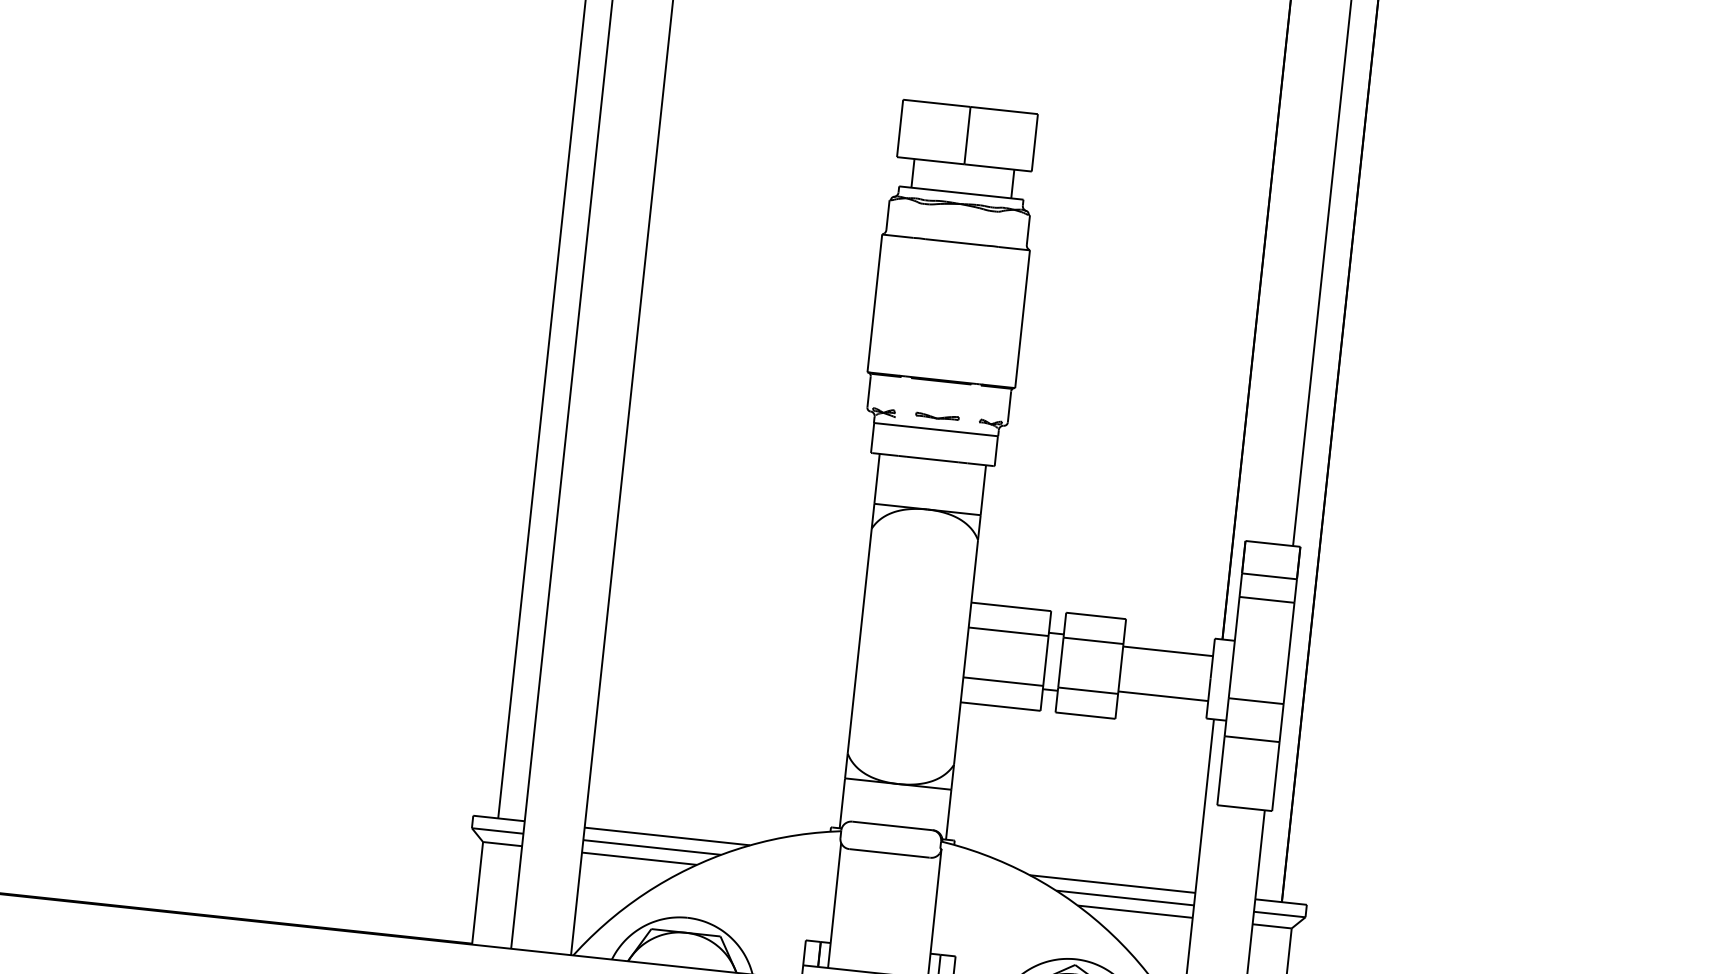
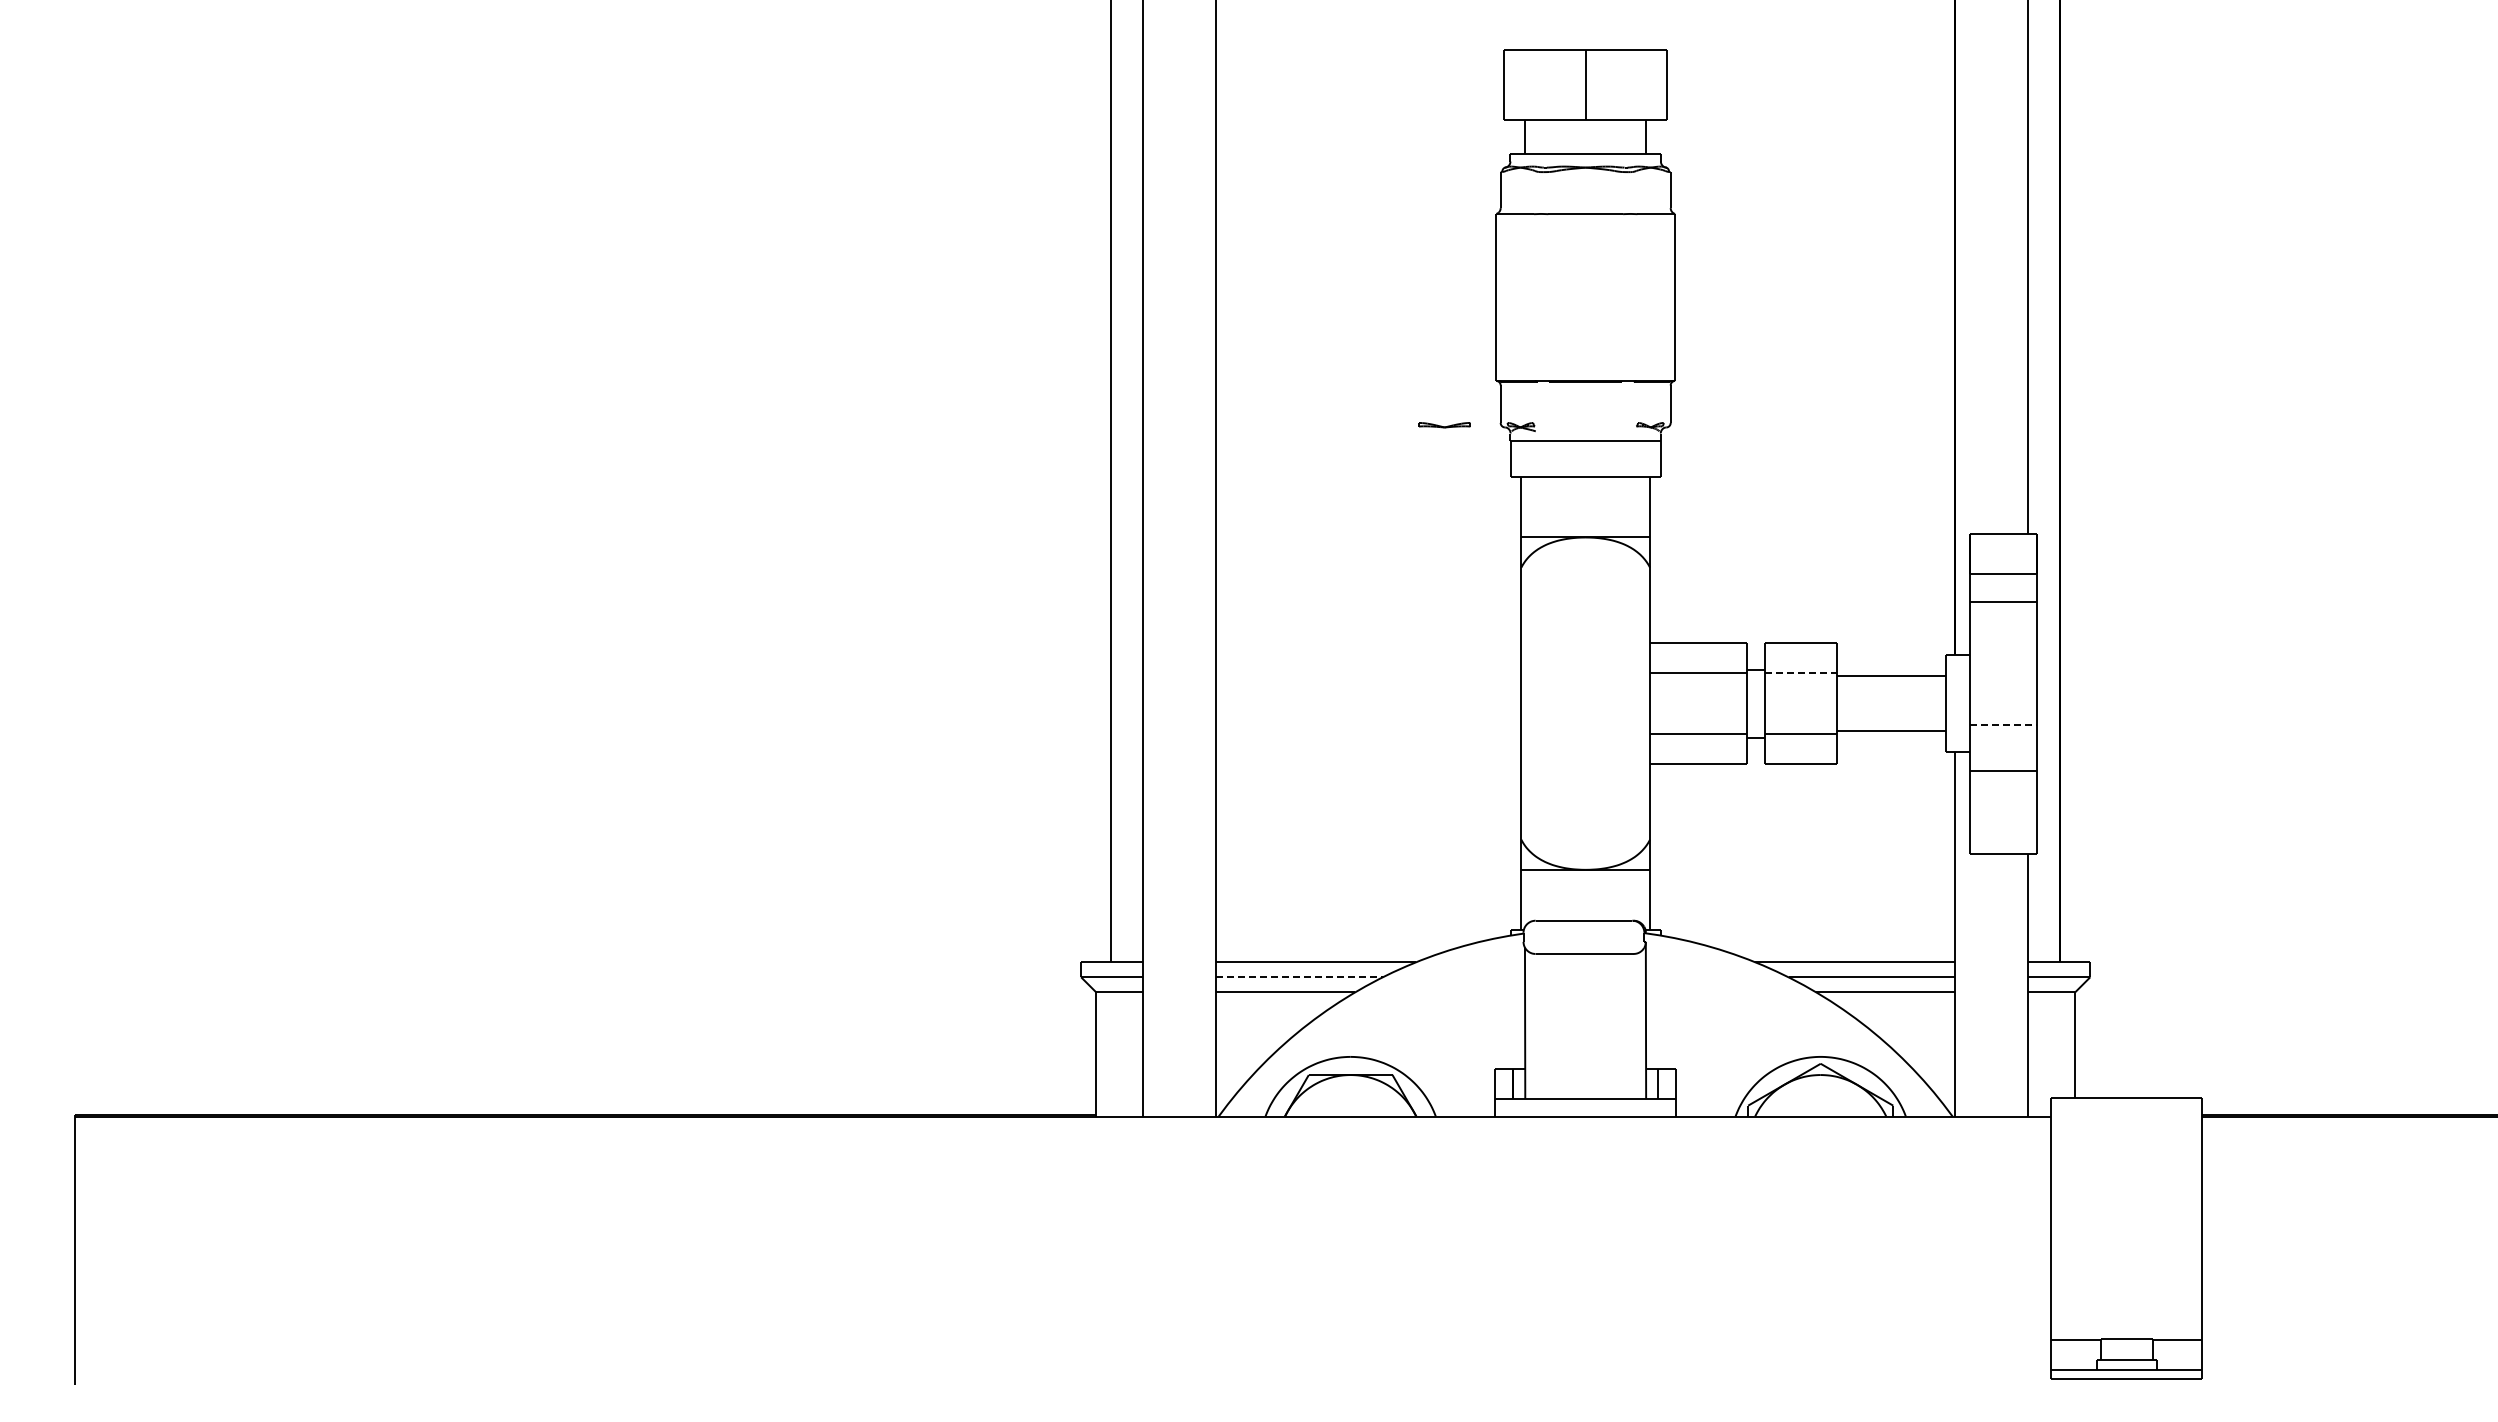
part: (937, 417) -> (1444, 425), moved
line: (1093, 640) -> (1801, 673), solid -> dashed
line: (1256, 700) -> (2004, 724), solid -> dashed
line: (652, 847) -> (1299, 977), solid -> dashed

